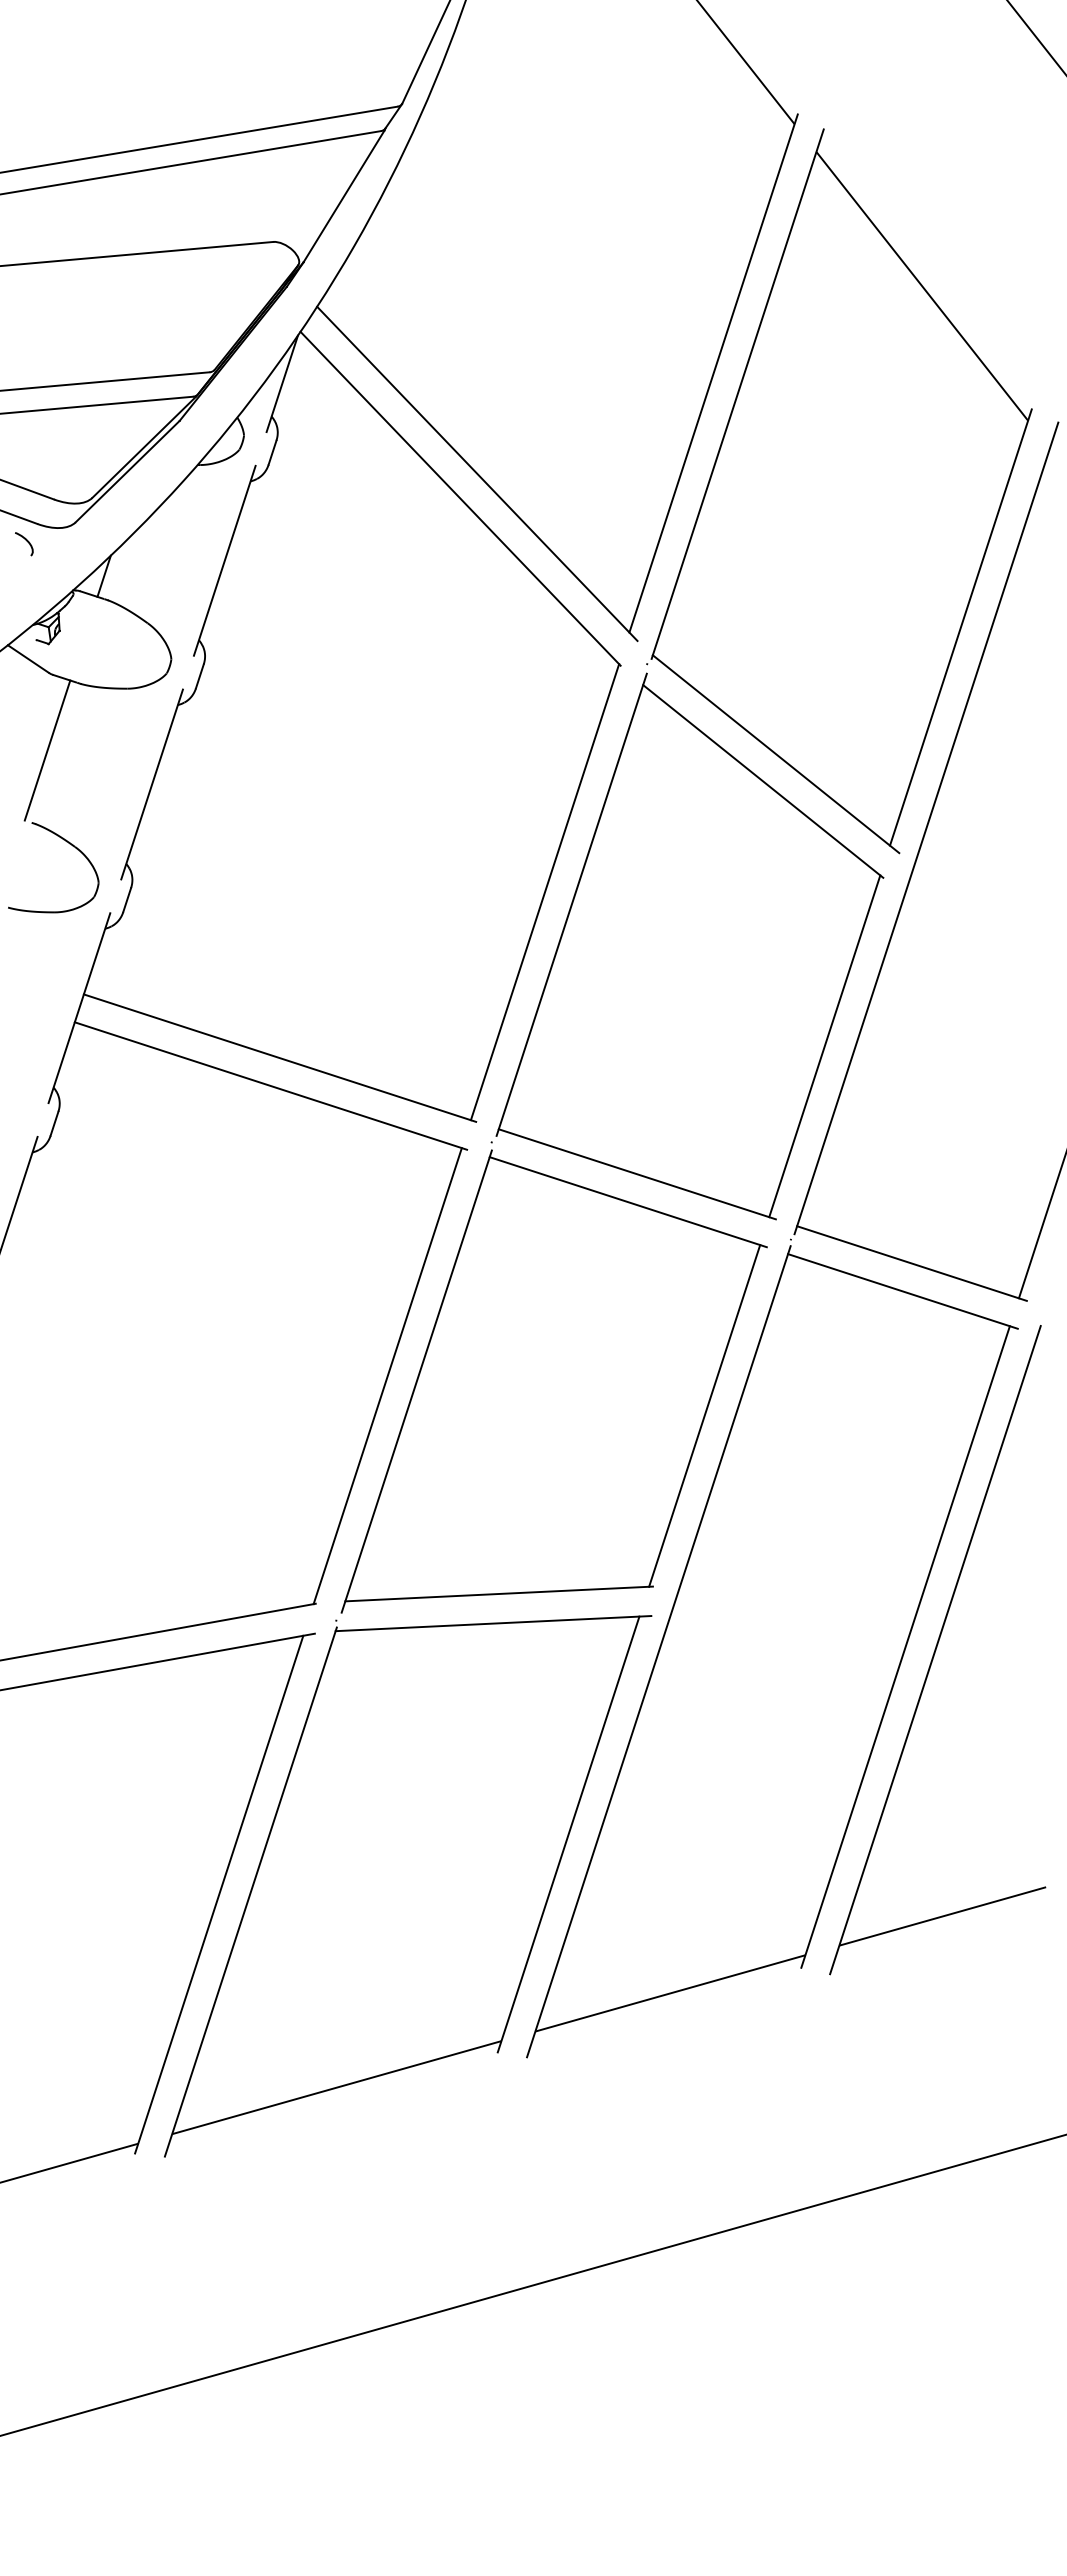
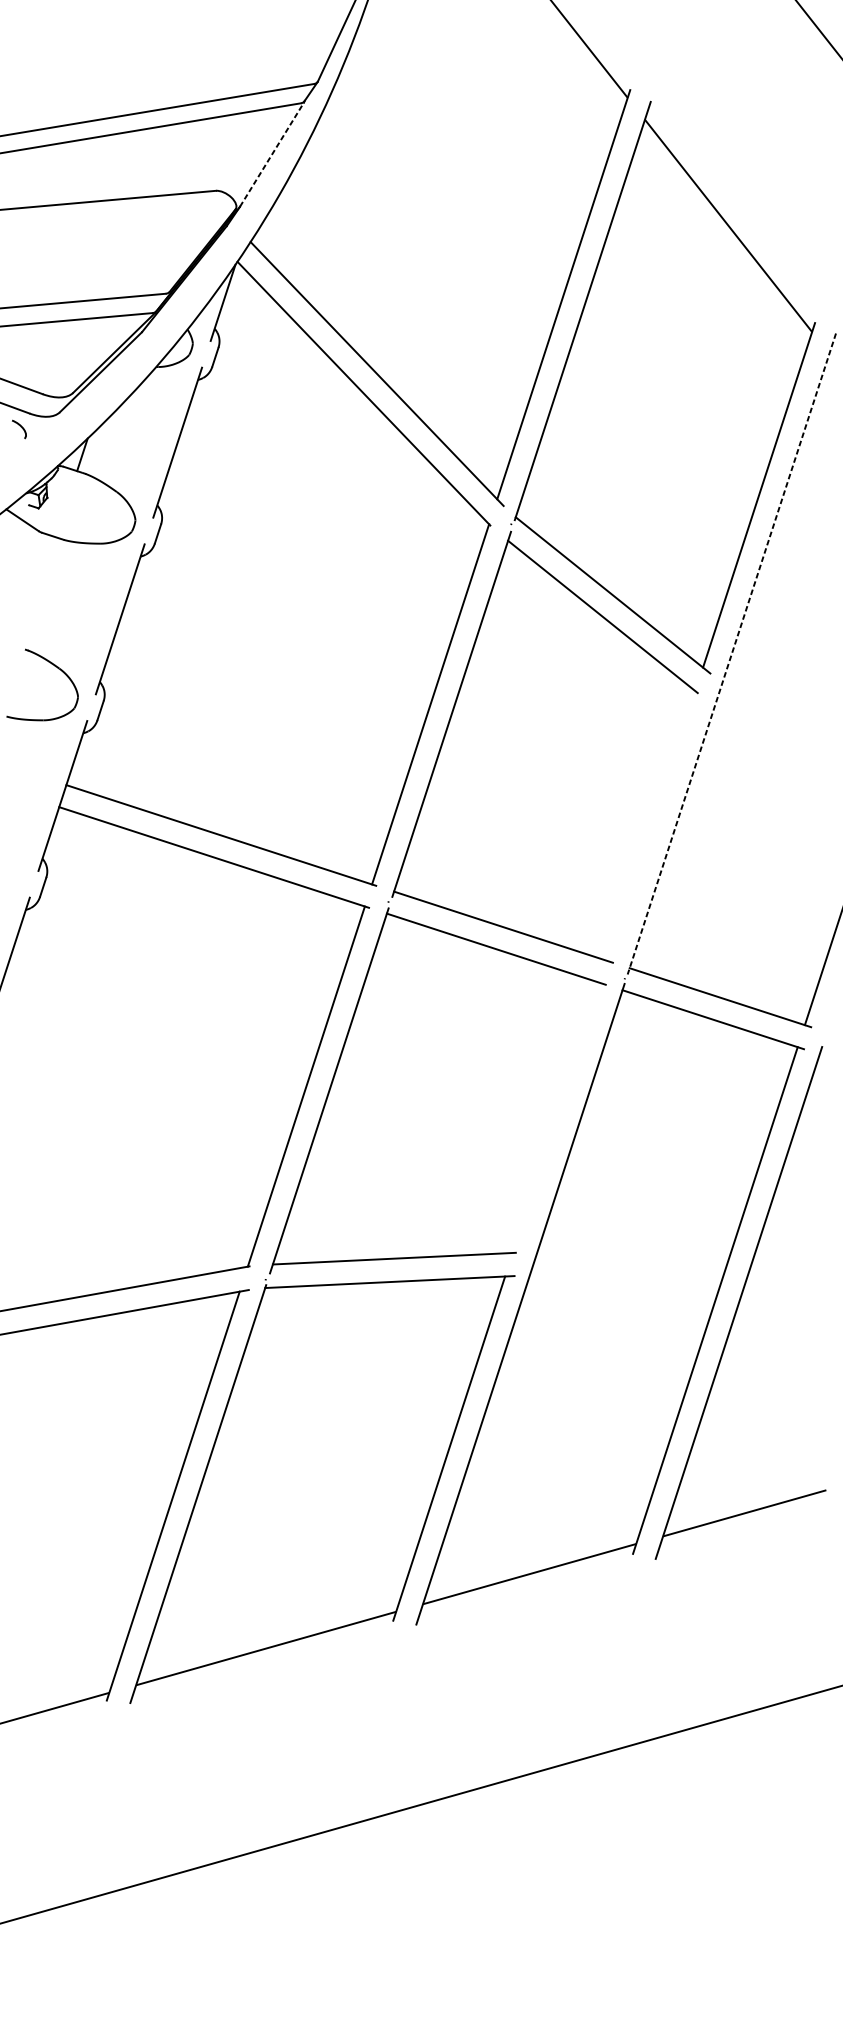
line: (344, 196) -> (272, 154), solid -> dashed
line: (47, 750) -> (37, 592), removed
line: (926, 828) -> (731, 654), solid -> dashed
line: (824, 1046) -> (651, 826), removed
line: (704, 1415) -> (556, 1117), removed

